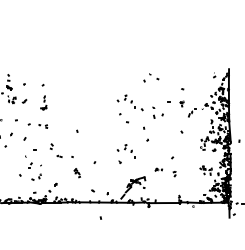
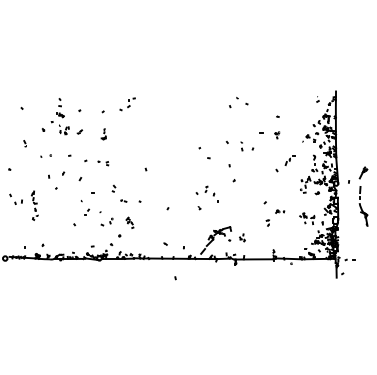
part: (62, 79) -> (127, 104), added
part: (125, 100) -> (206, 131), removed
part: (43, 103) -> (103, 134), size x0.62
part: (153, 112) -> (241, 146), size x0.62
part: (191, 112) -> (289, 160), moved
part: (159, 169) -> (280, 211), moved
part: (76, 172) -> (129, 222), moved
part: (36, 176) -> (106, 221), moved
part: (154, 185) -> (242, 237), added

